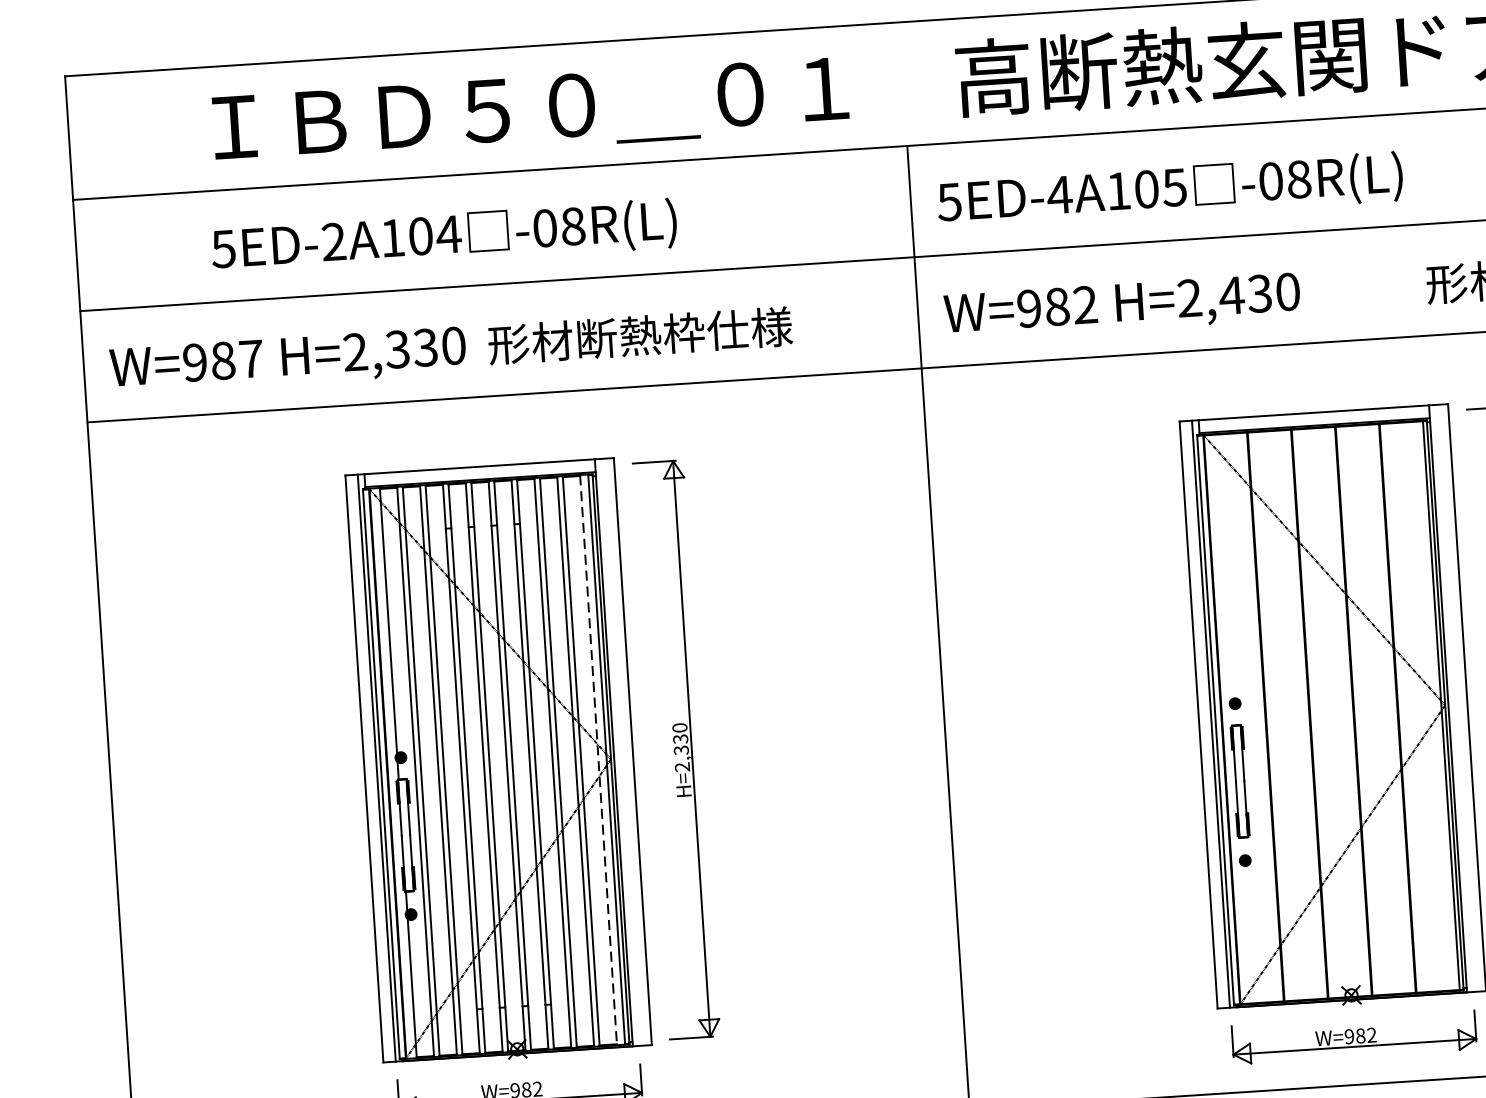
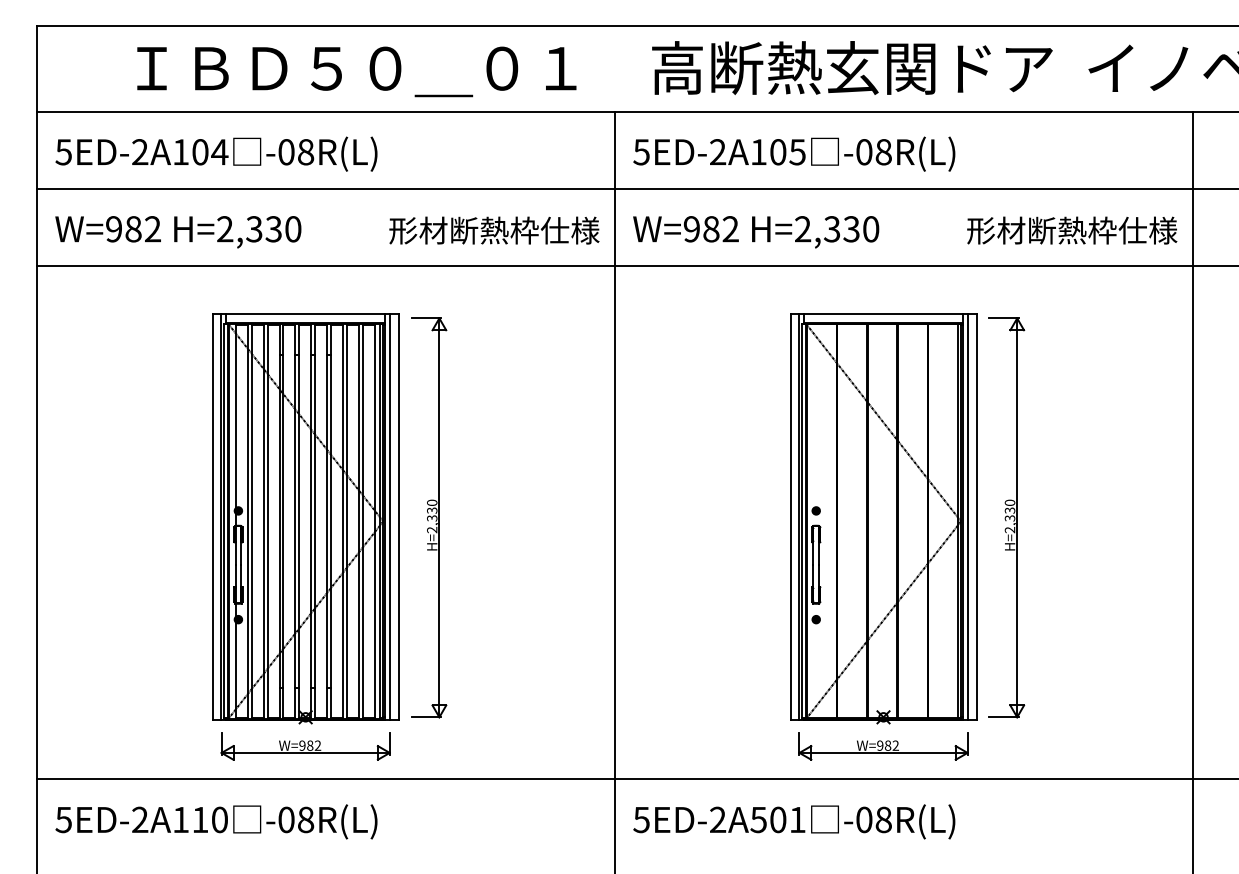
text: (1059, 194) -> (717, 151), 5ED-4A105 -> 5ED-2A105
text: (444, 236) -> (216, 153), moved
text: (1230, 295) -> (831, 229), H=2,430 -> H=2,330
text: (640, 335) -> (494, 230), moved
text: (252, 359) -> (153, 229), W=987 -> W=982
line: (1454, 697) -> (967, 516), added
line: (621, 751) -> (390, 516), added
line: (598, 760) -> (374, 521), dashed -> solid

